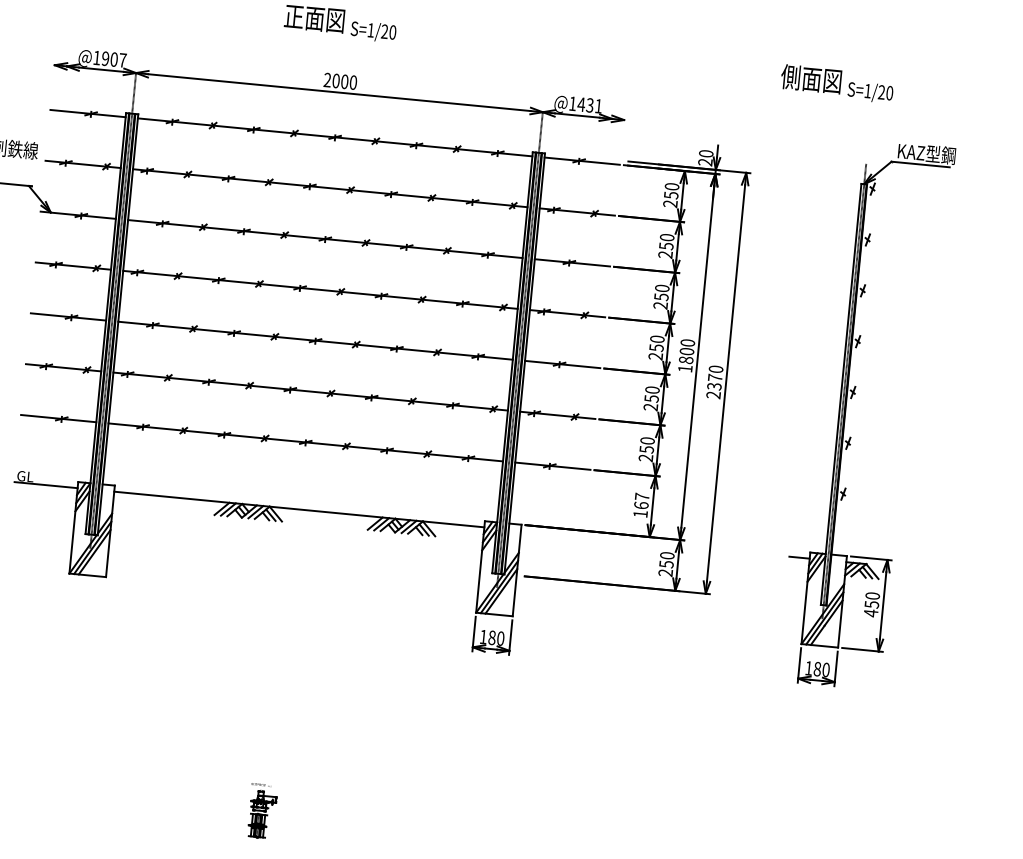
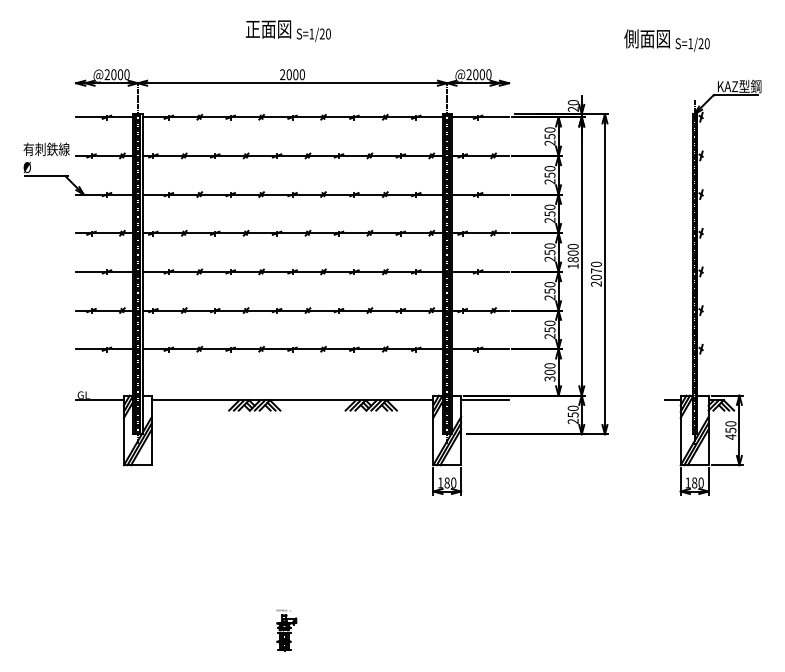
text: (109, 58) -> (116, 74), @1907 -> @2000
text: (585, 104) -> (478, 74), @1431 -> @2000
text: (714, 386) -> (596, 277), 2370 -> 2070
text: (640, 505) -> (549, 372), 167 -> 300
line: (552, 534) -> (485, 400), added

